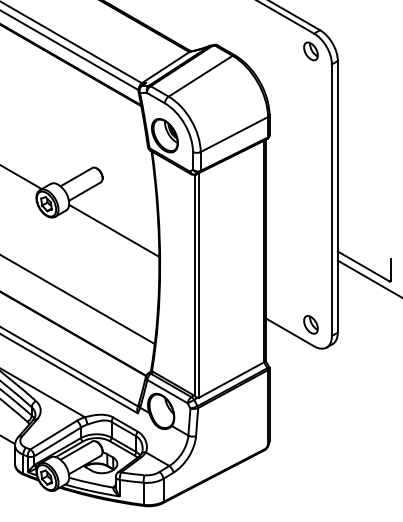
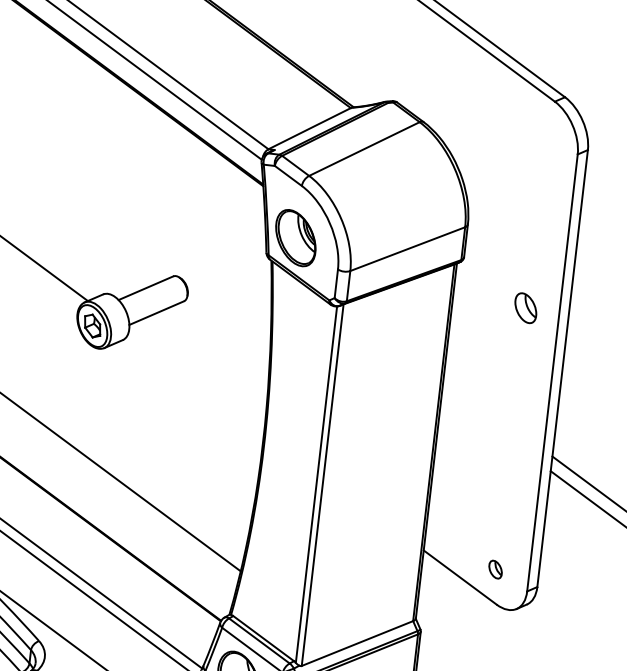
part: (310, 51) -> (525, 308), moved
line: (114, 230) -> (197, 381), removed
part: (310, 324) -> (494, 568), size x0.6

